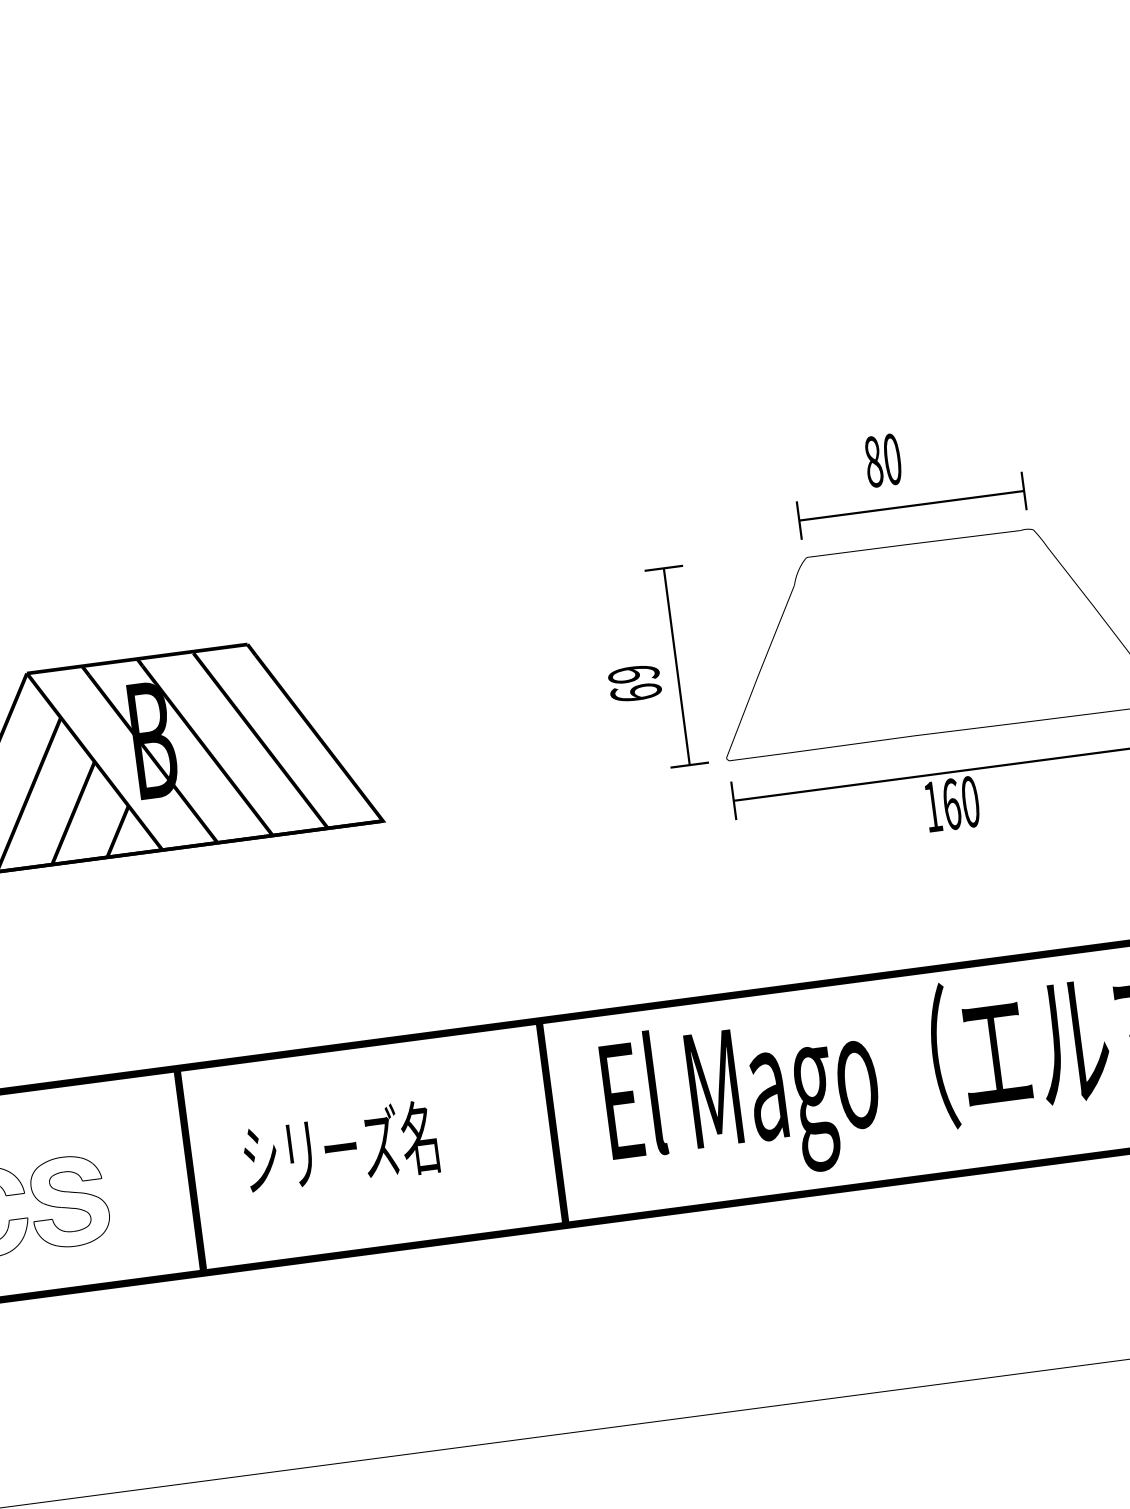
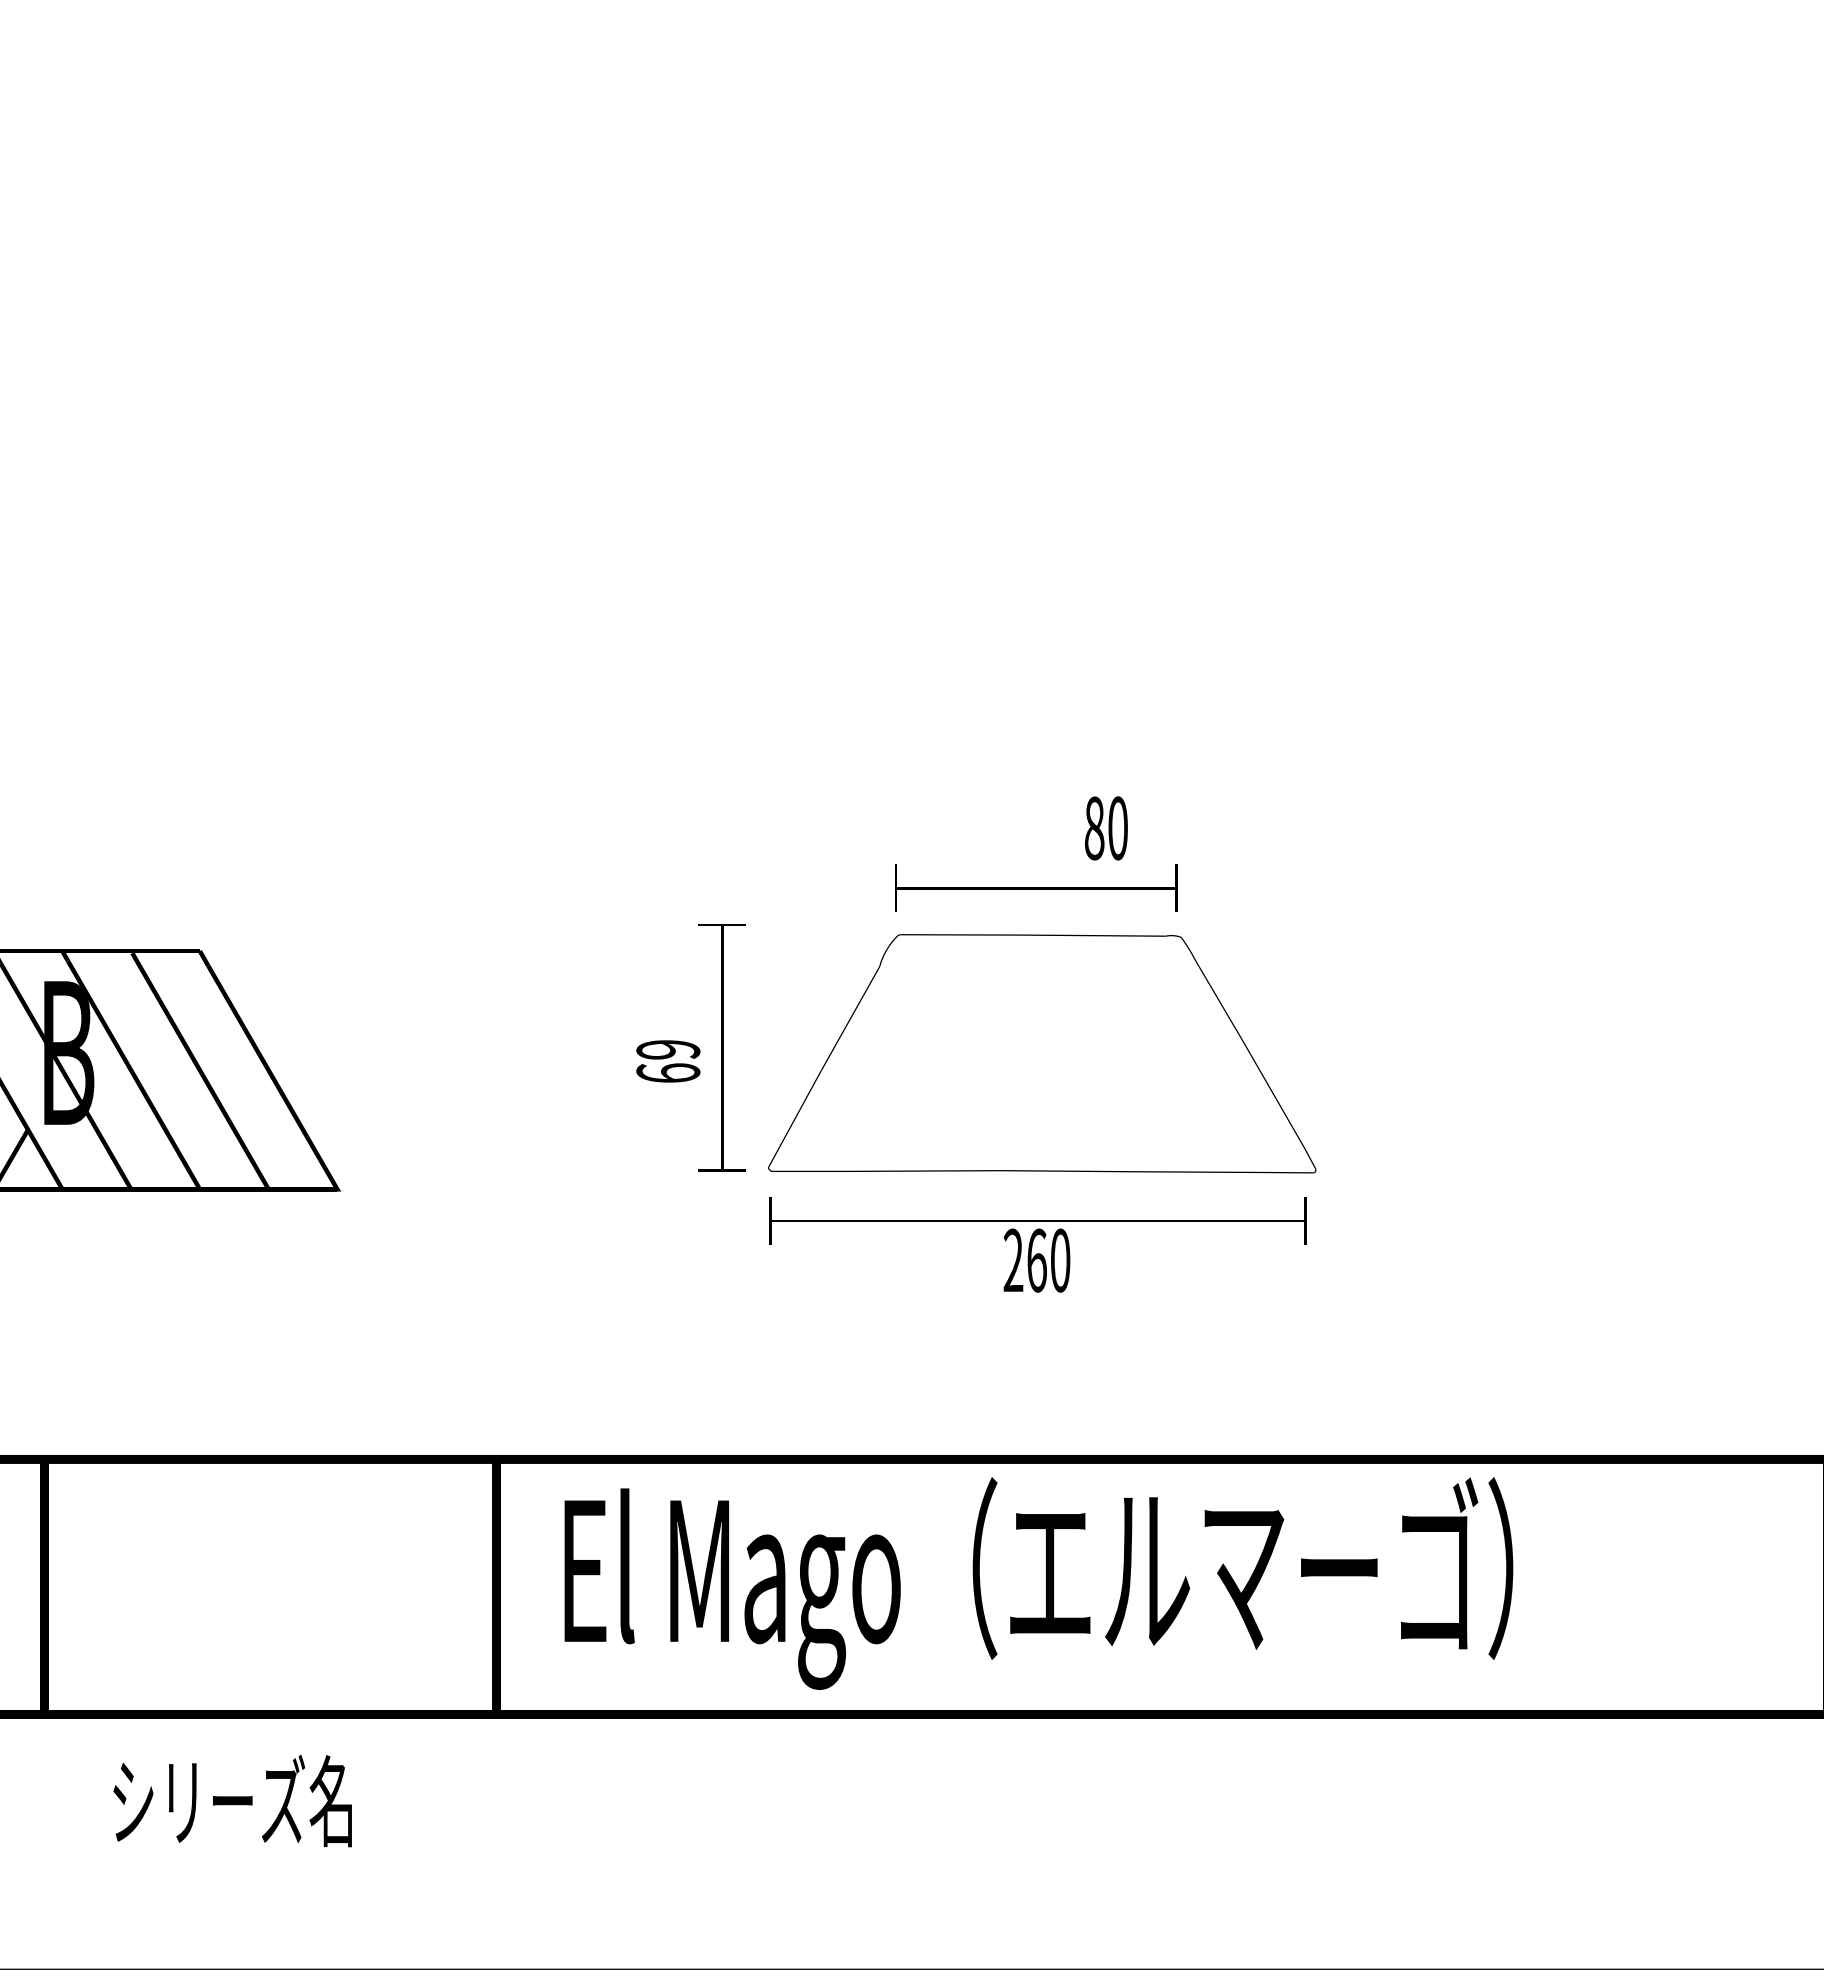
text: (883, 460) -> (1106, 828), moved
text: (932, 805) -> (1013, 1259), 160 -> 260
text: (340, 1147) -> (232, 1800), moved

